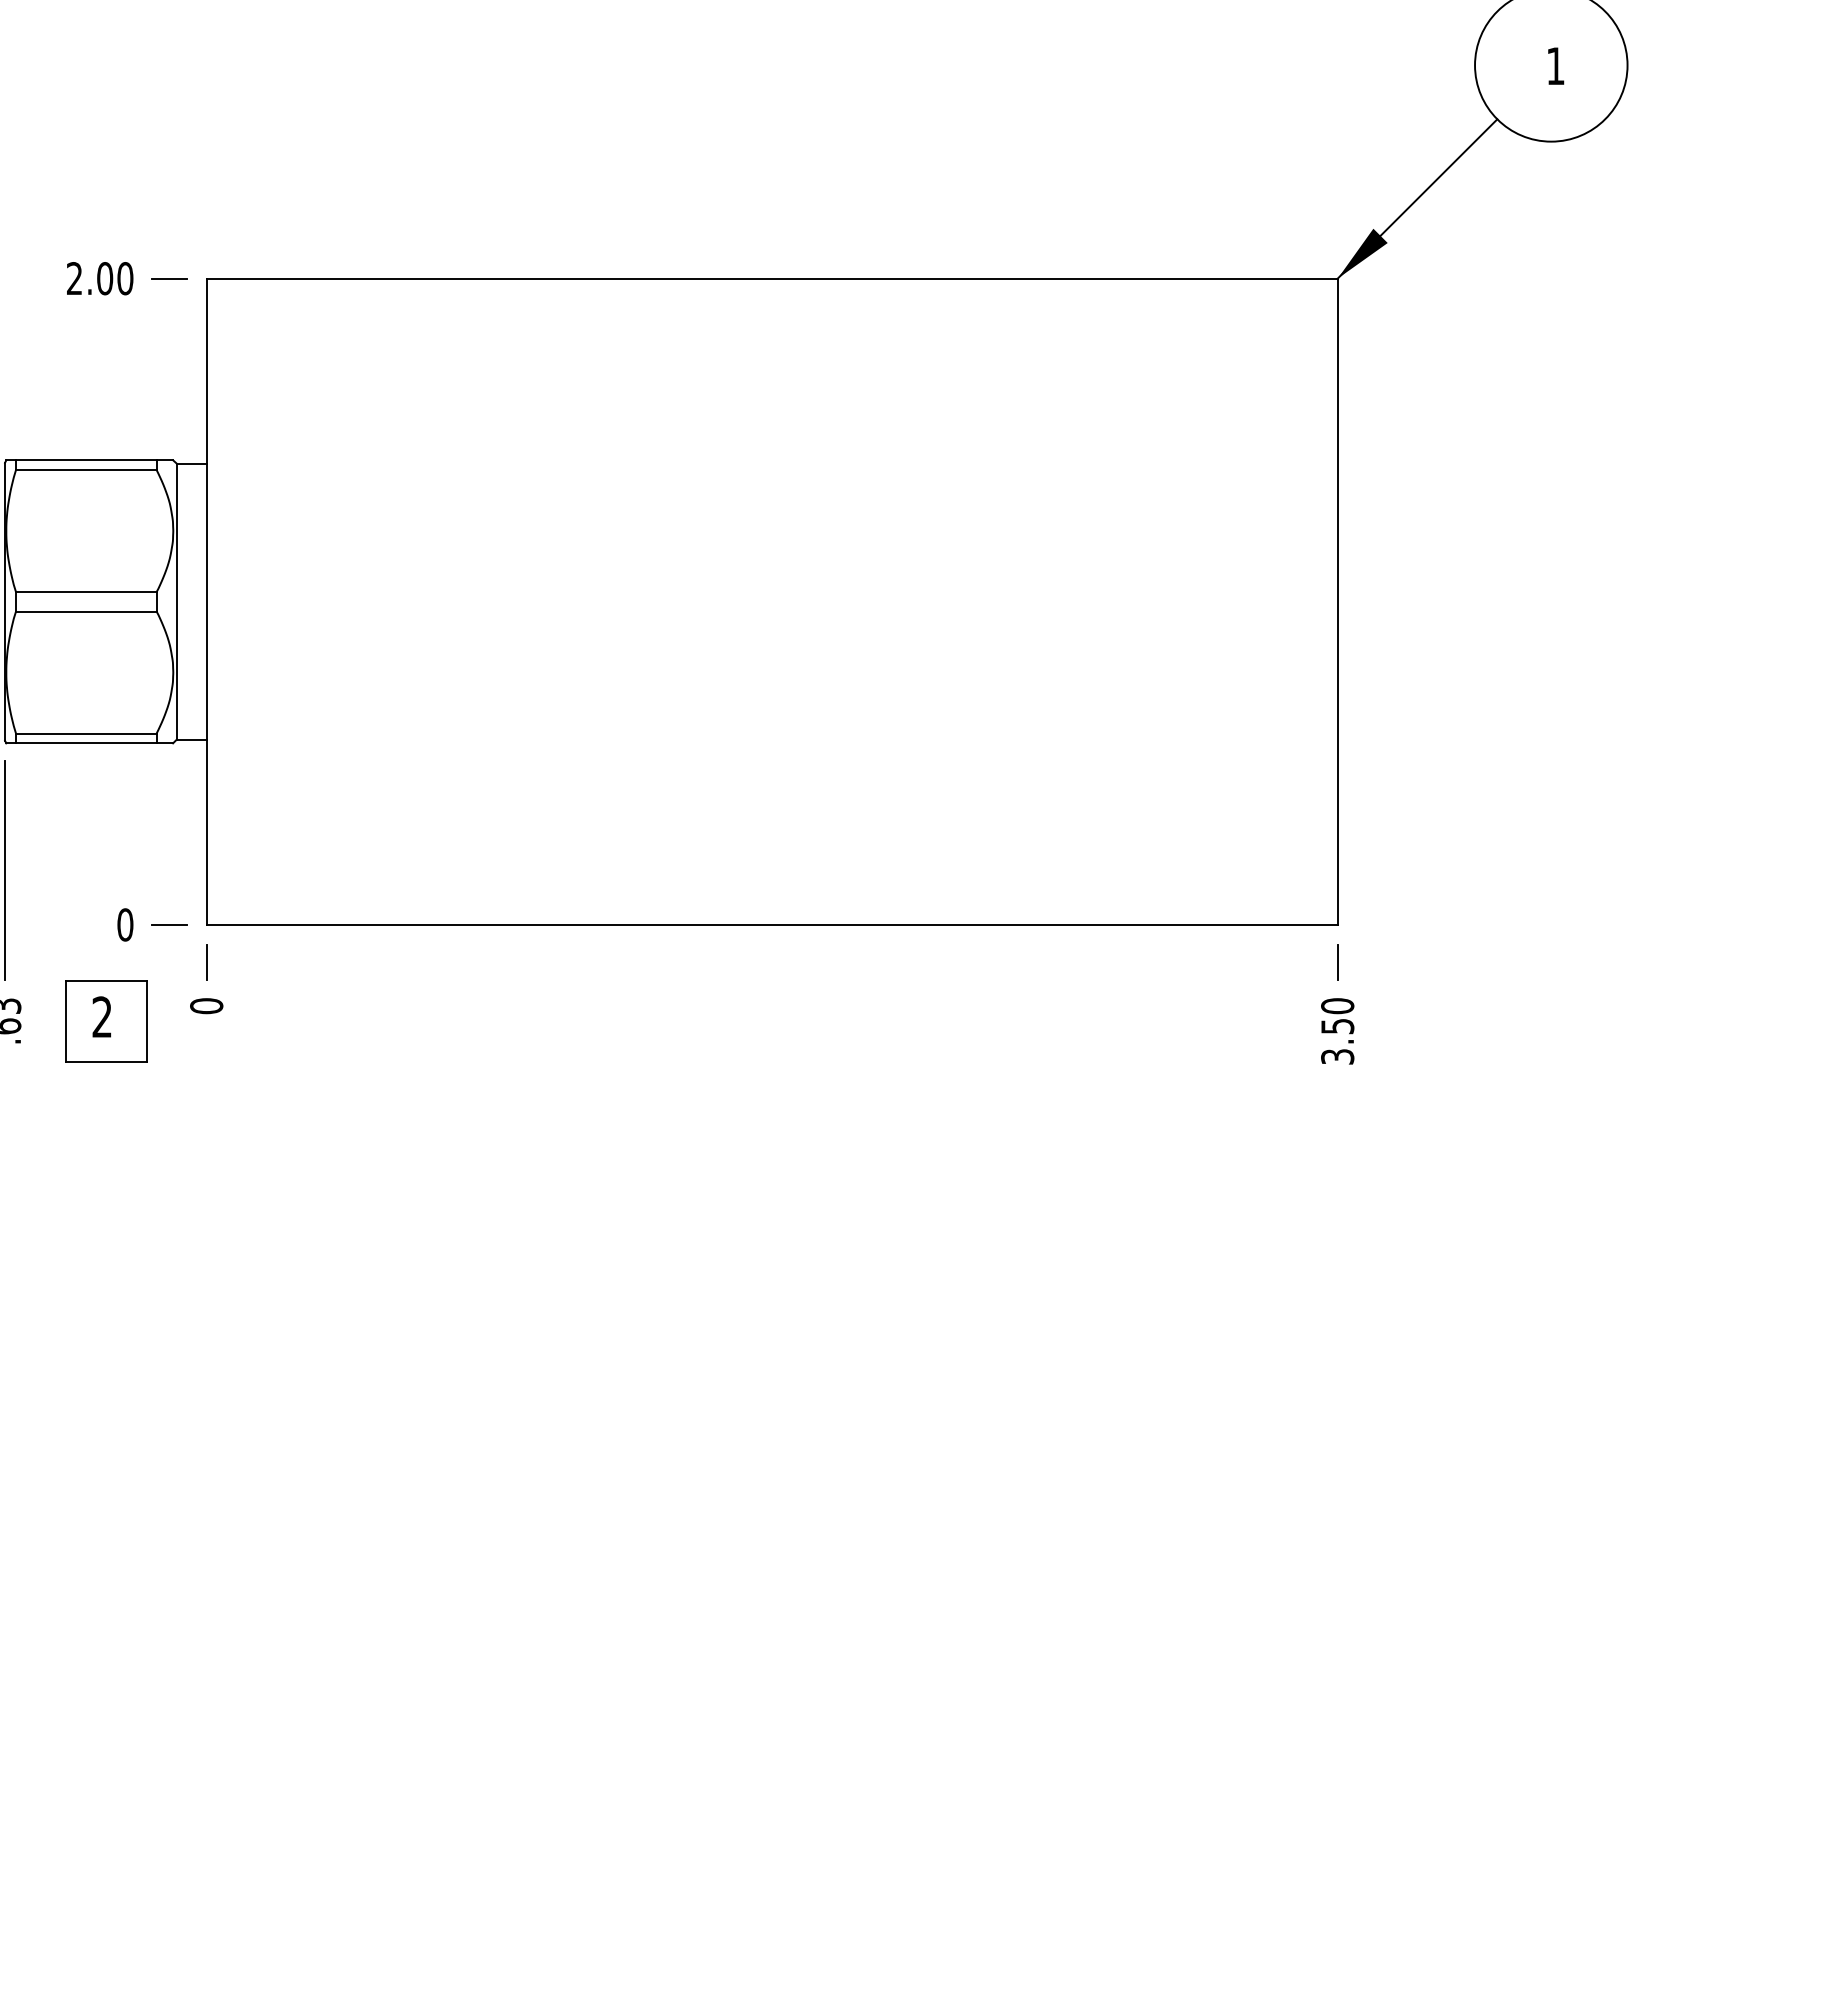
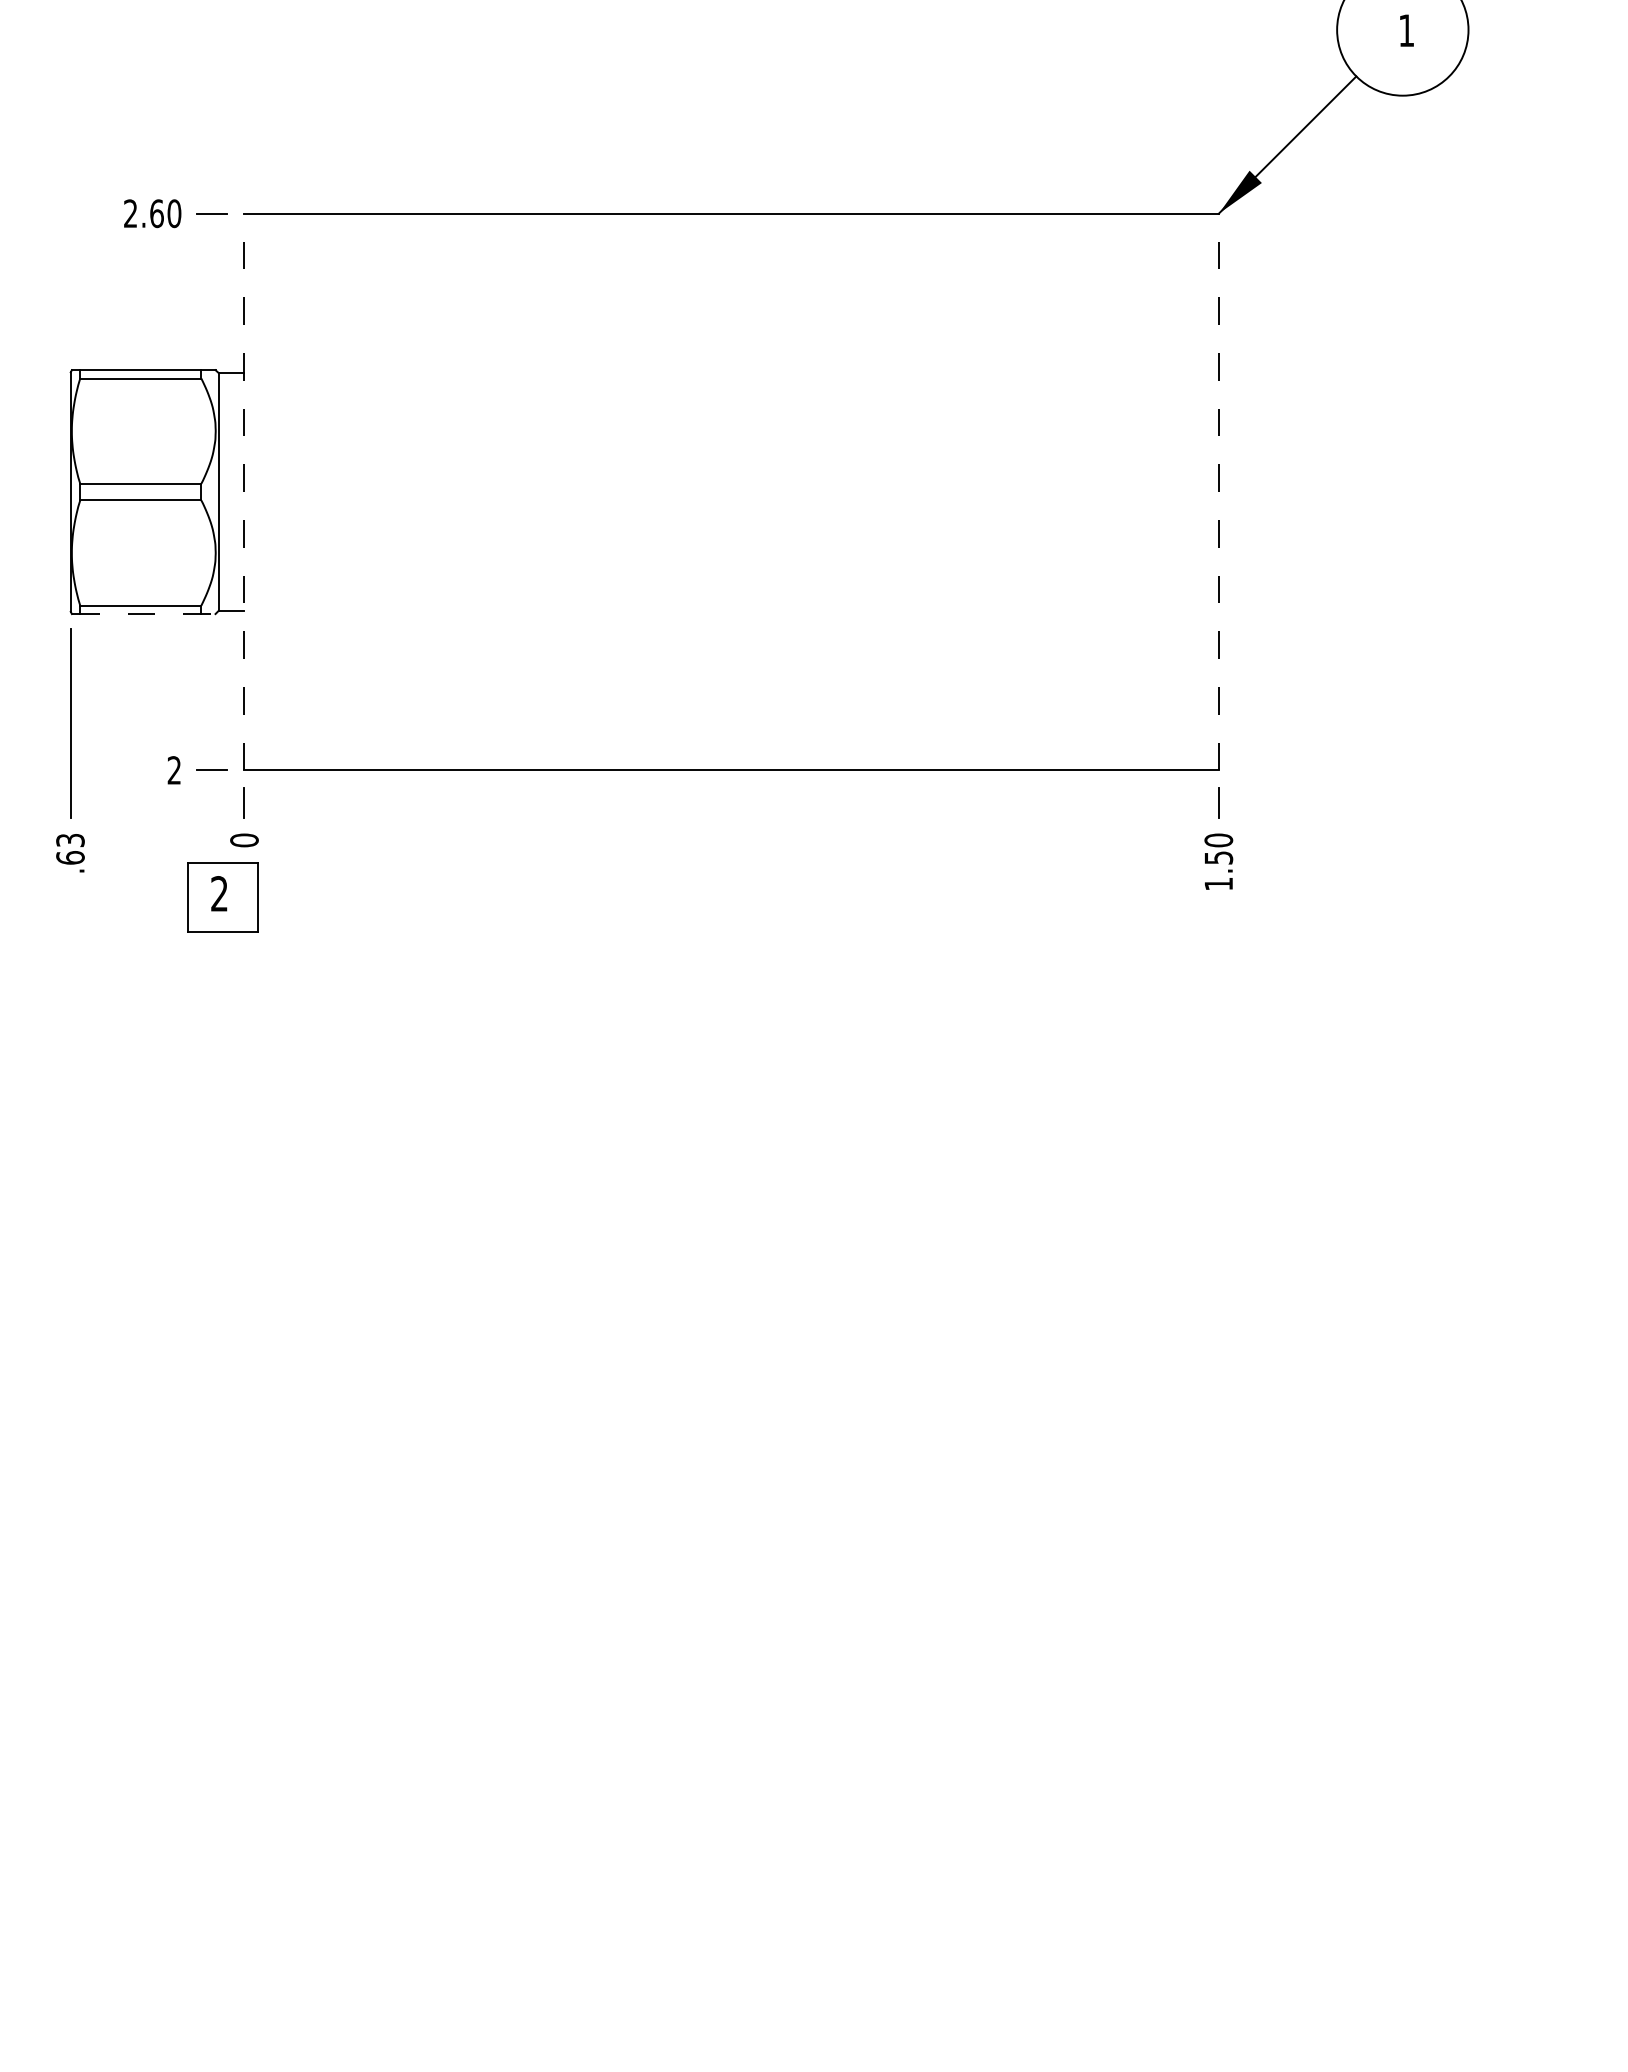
text: (104, 278) -> (156, 213), 2.00 -> 2.60
line: (206, 601) -> (244, 491), solid -> dashed
line: (1337, 601) -> (1218, 491), solid -> dashed
line: (89, 743) -> (143, 614), solid -> dashed
text: (125, 924) -> (174, 770), 0 -> 2
part: (105, 1021) -> (222, 897), moved
text: (1337, 1056) -> (1218, 883), 3.50 -> 1.50

